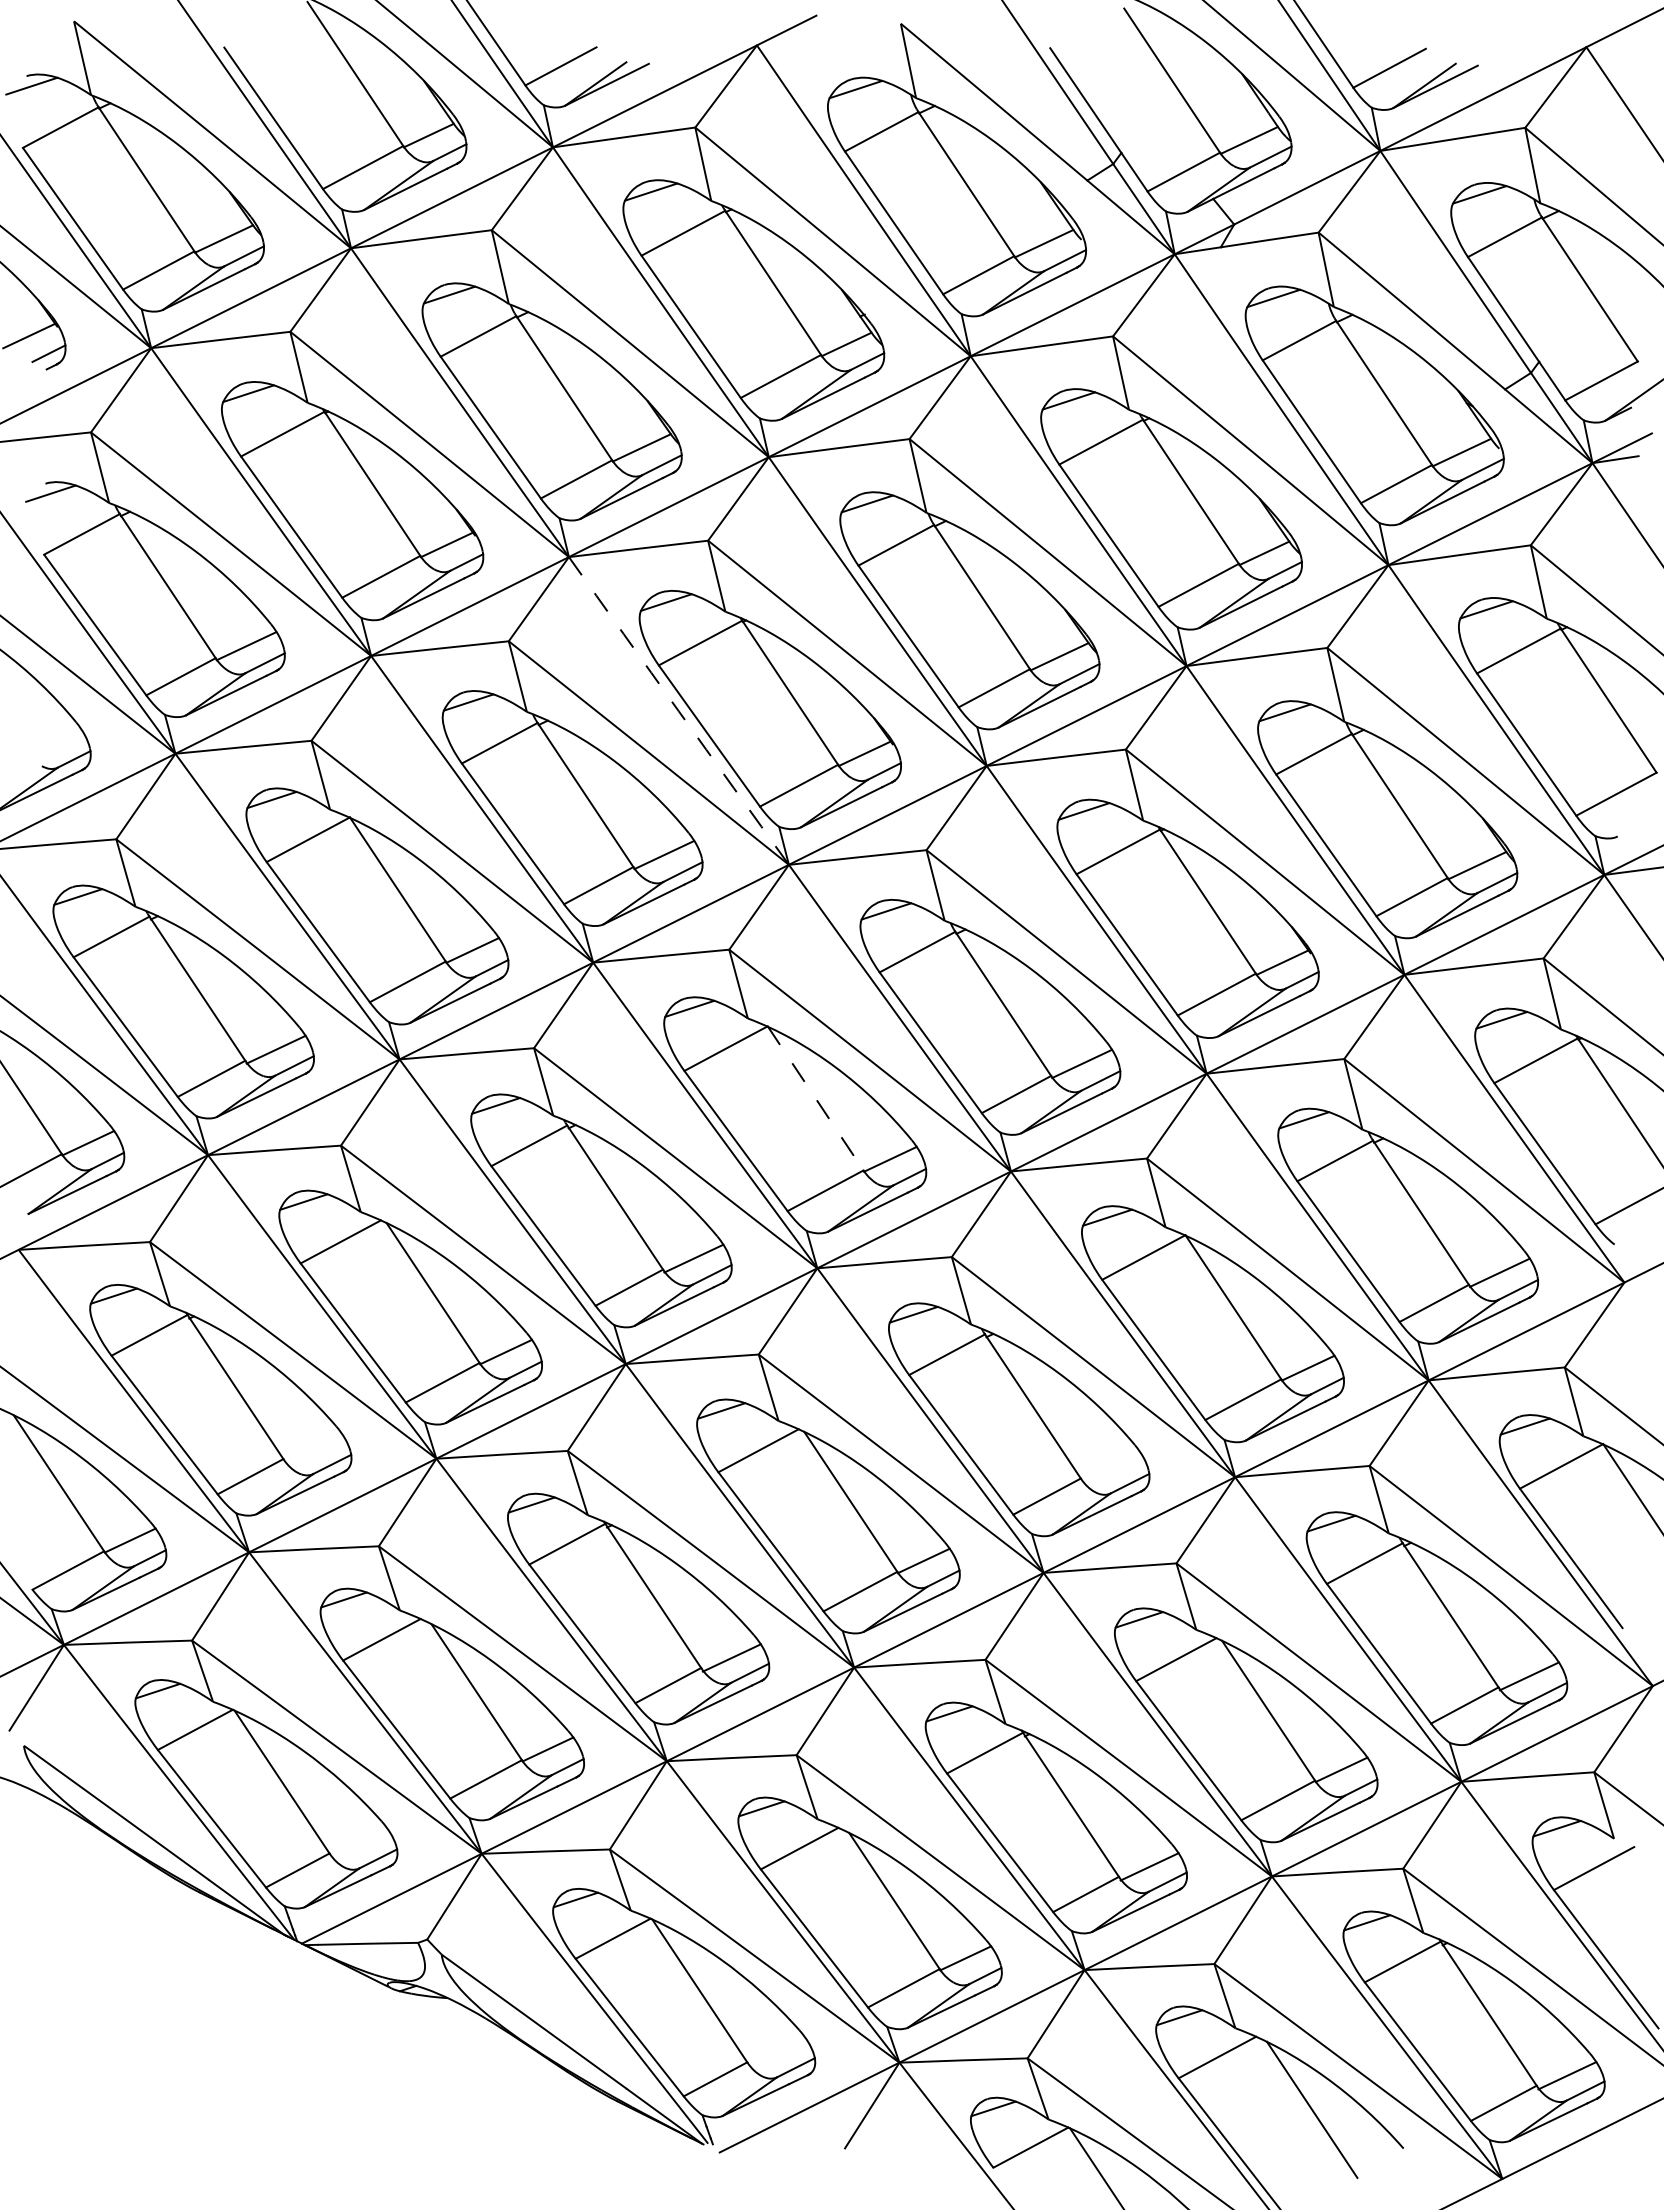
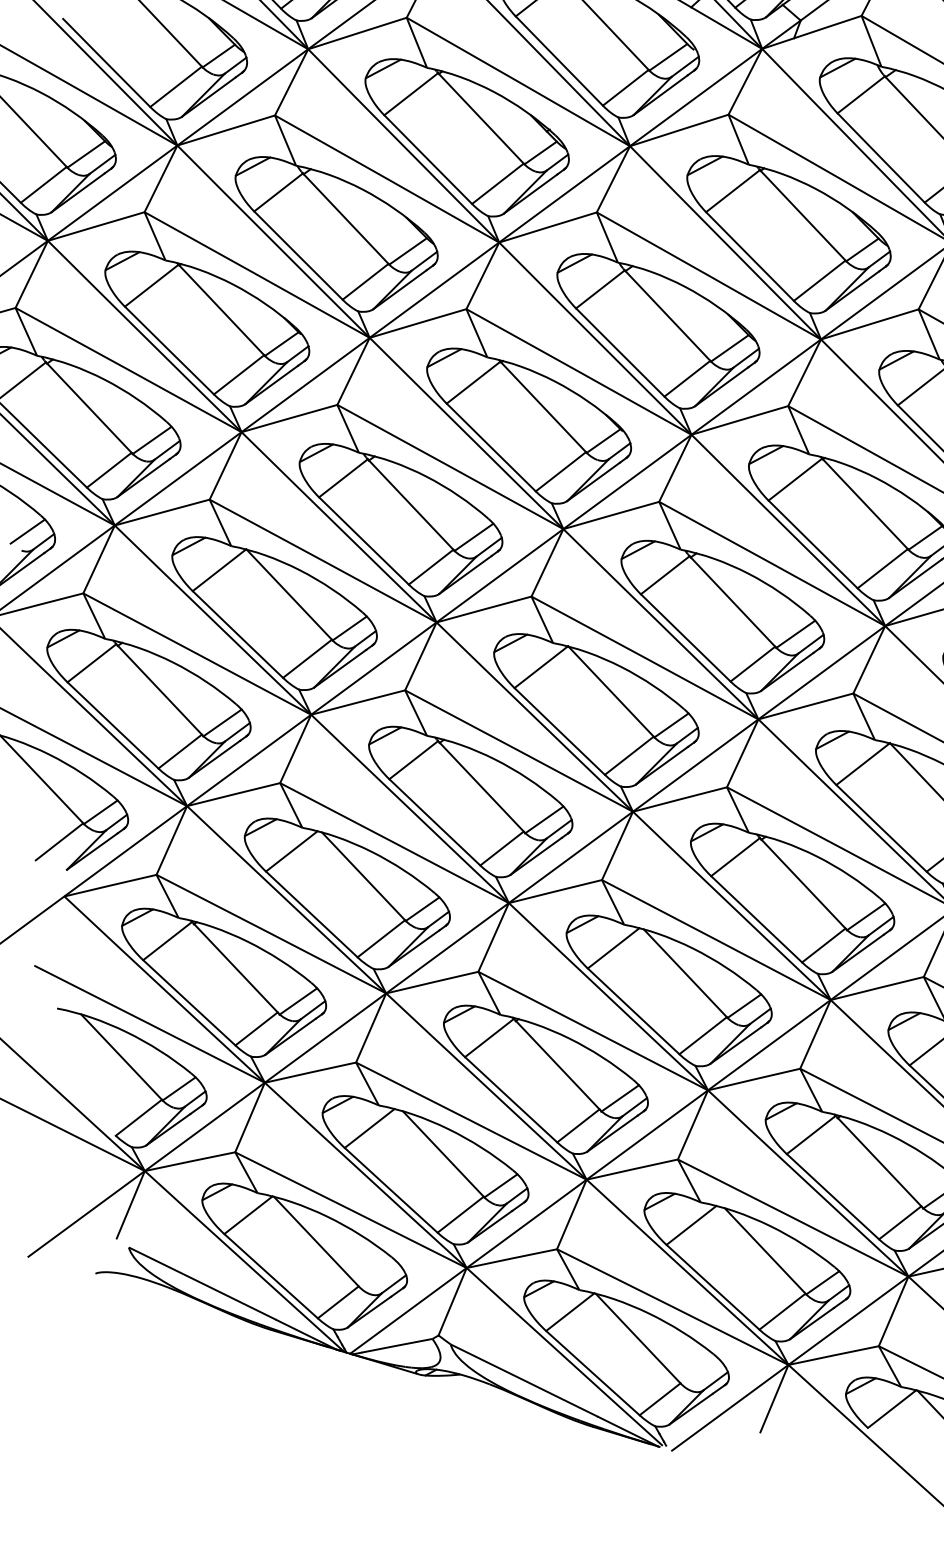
arc: (678, 711) -> (466, 433), dashed -> solid
line: (54, 741) -> (27, 531), added
line: (815, 1098) -> (610, 691), dashed -> solid
line: (314, 1448) -> (298, 1001), added
line: (1111, 1467) -> (865, 916), added

